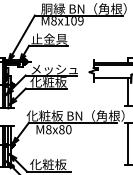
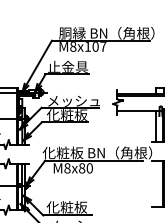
text: (81, 20) -> (103, 46), M8x109 -> M8x107
line: (128, 143) -> (156, 183), removed

